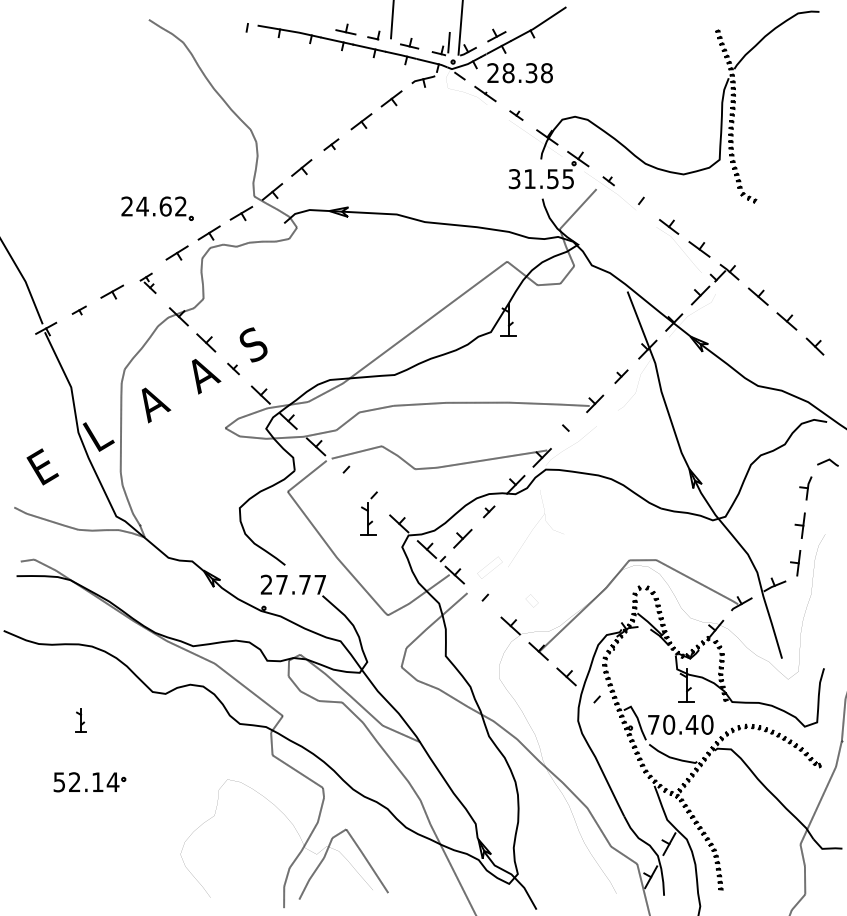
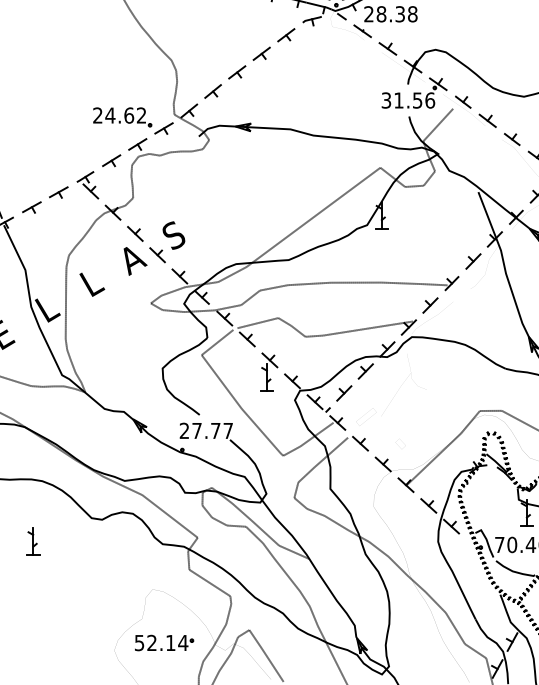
part: (516, 115) -> (387, 48), size x1.67
part: (331, 144) -> (237, 72), size x1.43
text: (568, 179) -> (430, 100), 31.55 -> 31.56
part: (608, 181) -> (462, 102), size x1.67
line: (638, 203) -> (487, 120), added
part: (157, 208) -> (122, 117), moved
part: (147, 283) -> (87, 185), size x1.67
part: (79, 310) -> (32, 207), size x1.67
part: (233, 368) -> (157, 254), size x1.67
part: (621, 376) -> (473, 261), size x1.43
text: (154, 405) -> (93, 284), A -> L
line: (568, 430) -> (430, 305), added
line: (343, 472) -> (247, 339), added
line: (371, 497) -> (269, 359), added
part: (488, 511) -> (365, 371), size x1.67
line: (482, 600) -> (360, 443), added
line: (594, 702) -> (451, 526), added
part: (81, 720) -> (33, 541), size x1.43
part: (87, 788) -> (162, 648), moved

